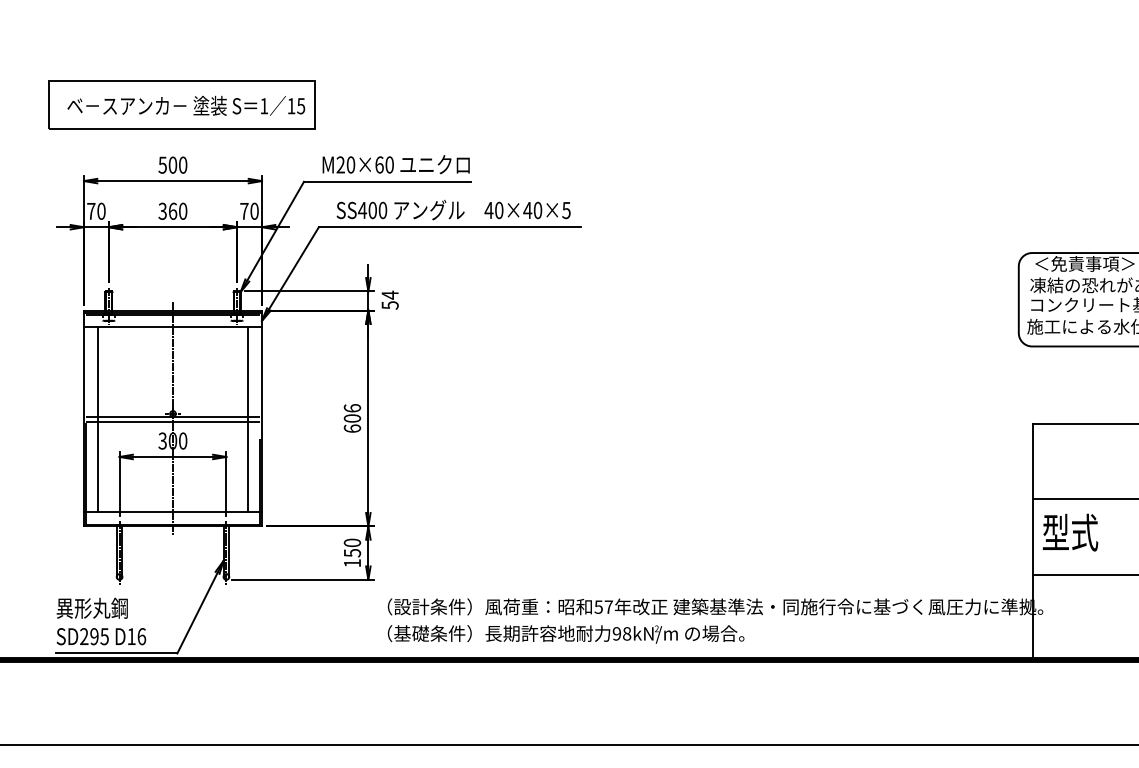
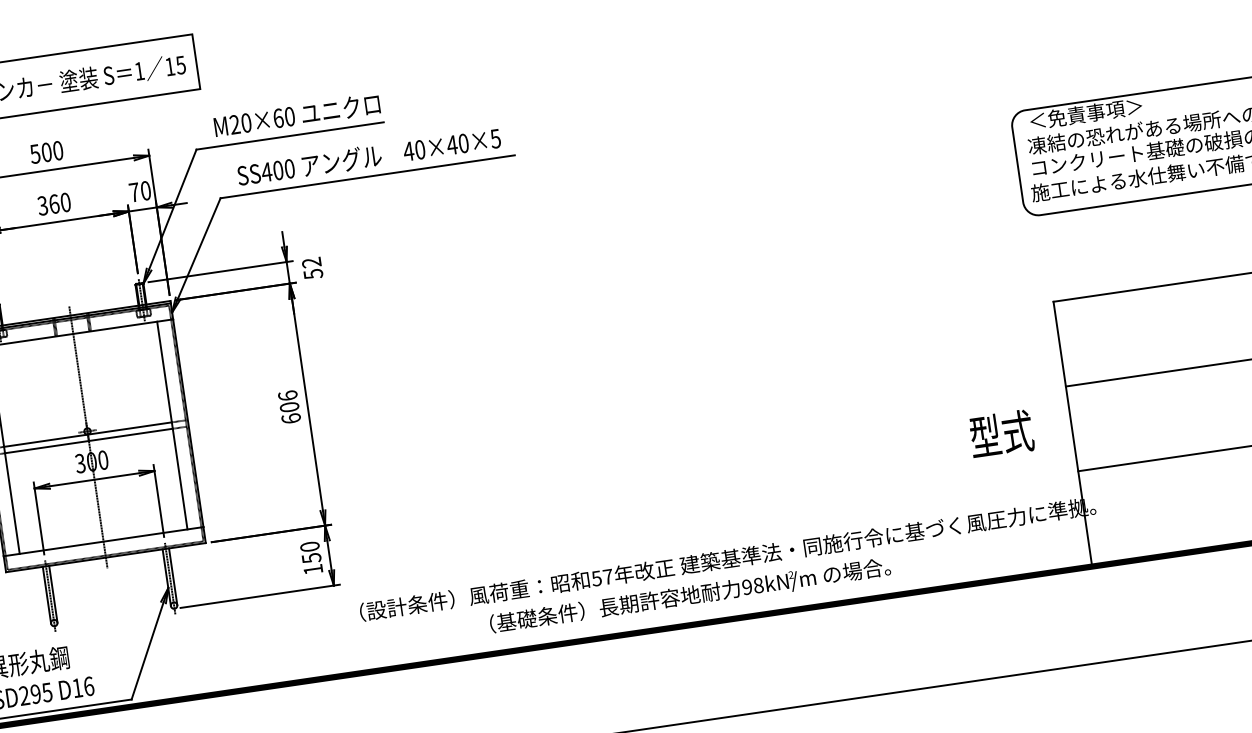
text: (389, 294) -> (310, 262), 54 -> 52
text: (1070, 532) -> (1001, 433), moved
text: (565, 634) -> (689, 596), moved

